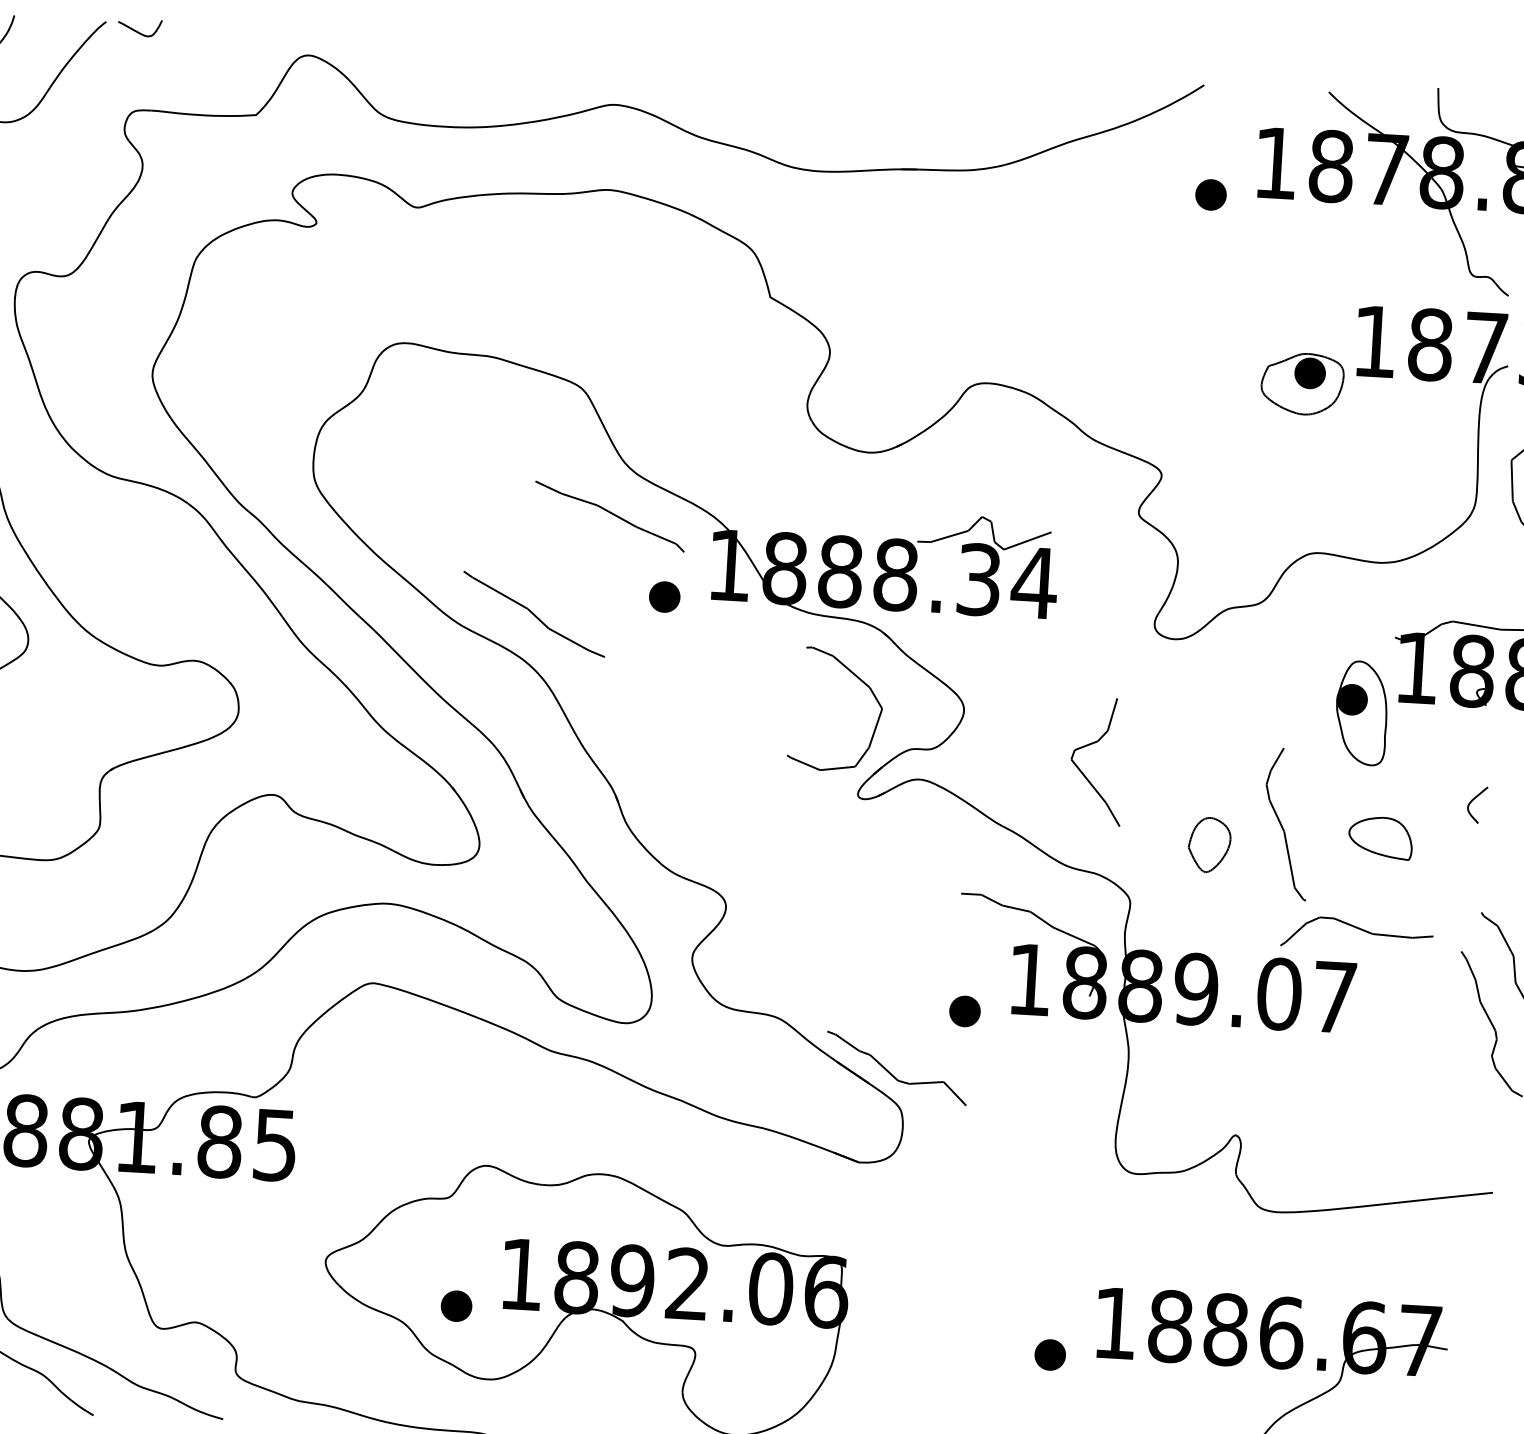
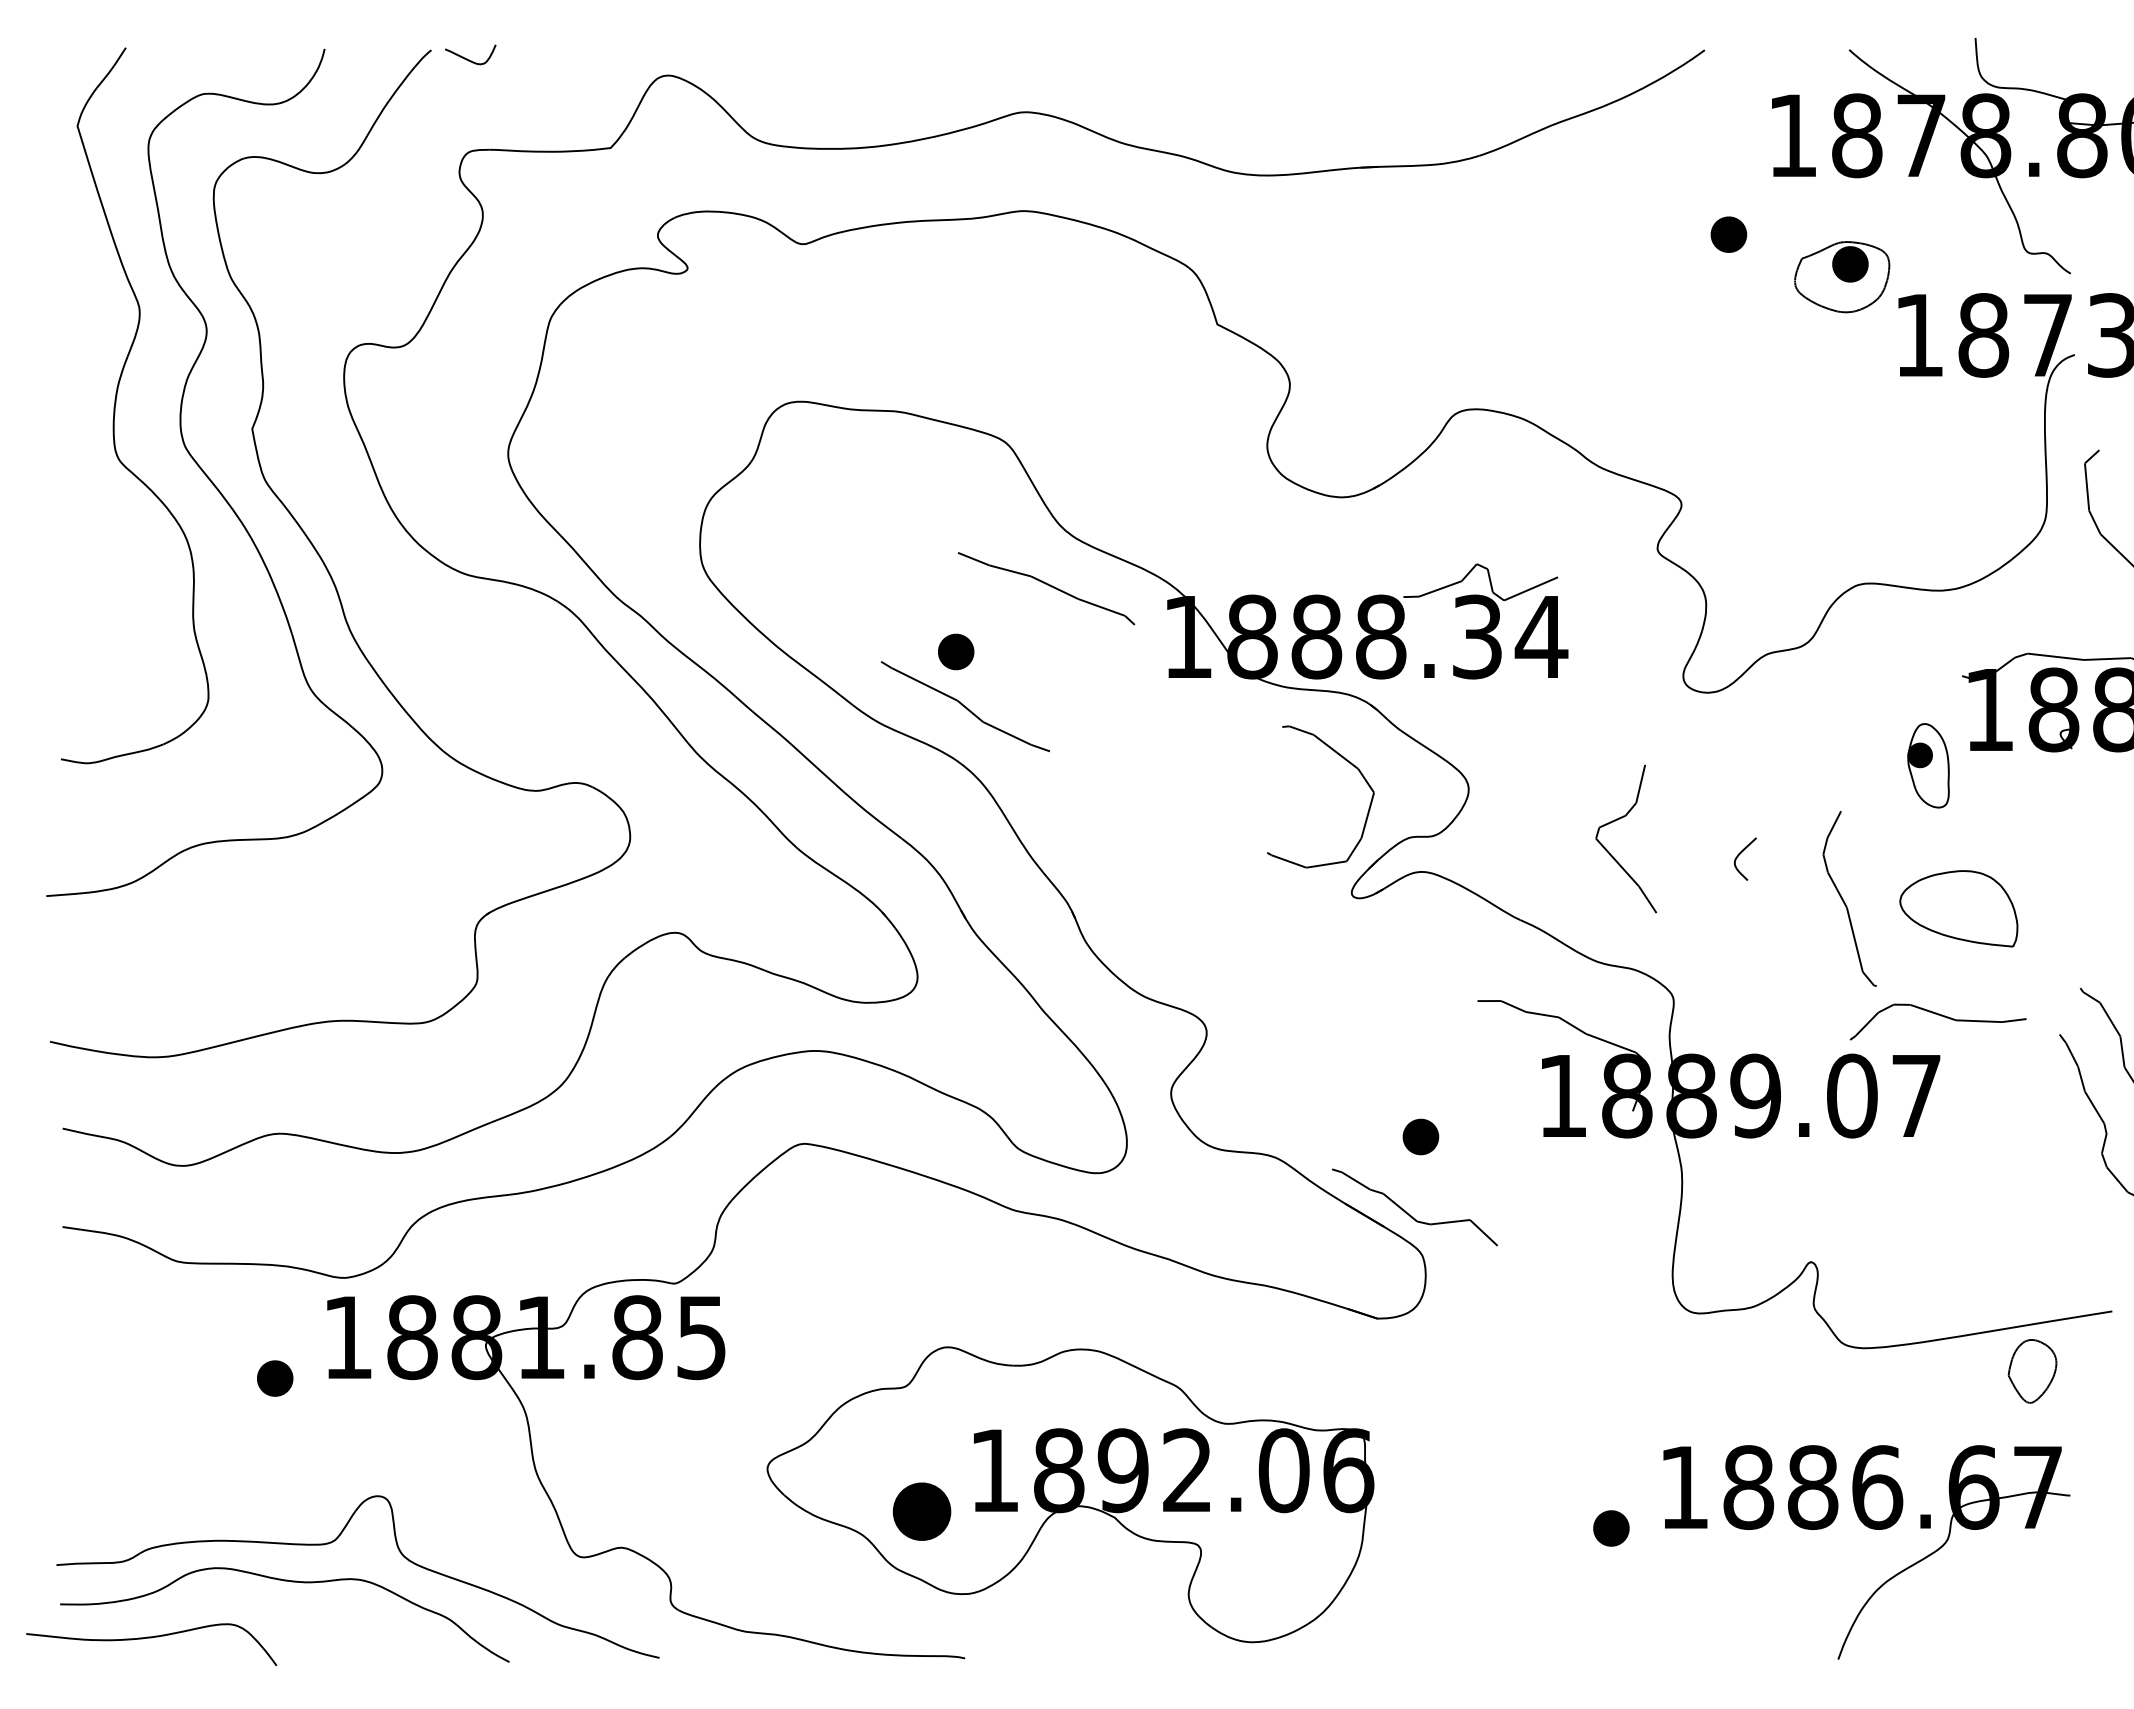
part: (1210, 194) -> (1728, 234), moved
part: (1302, 384) -> (1842, 277), moved
part: (665, 596) -> (956, 651), moved
part: (1361, 712) -> (1928, 765), size x0.7
curve: (1473, 800) -> (1740, 854), moved
part: (1380, 837) -> (1958, 908), size x1.6
part: (1209, 845) -> (2032, 1371), moved
part: (964, 1011) -> (1420, 1136), moved
part: (456, 1306) -> (921, 1511), size x1.6

